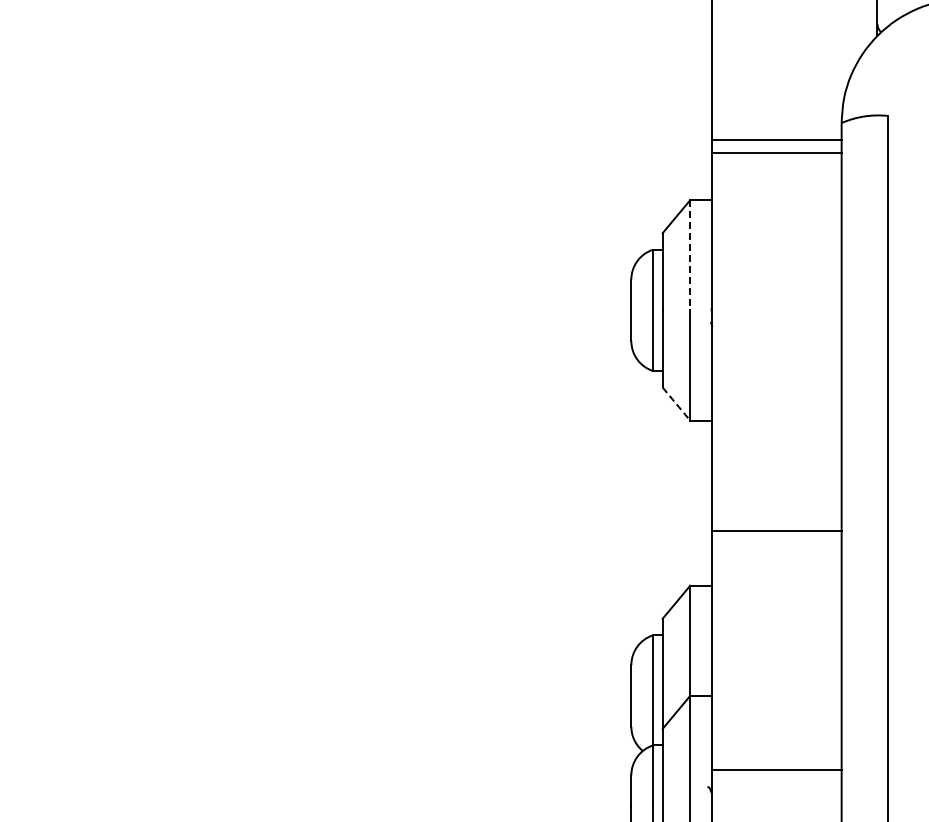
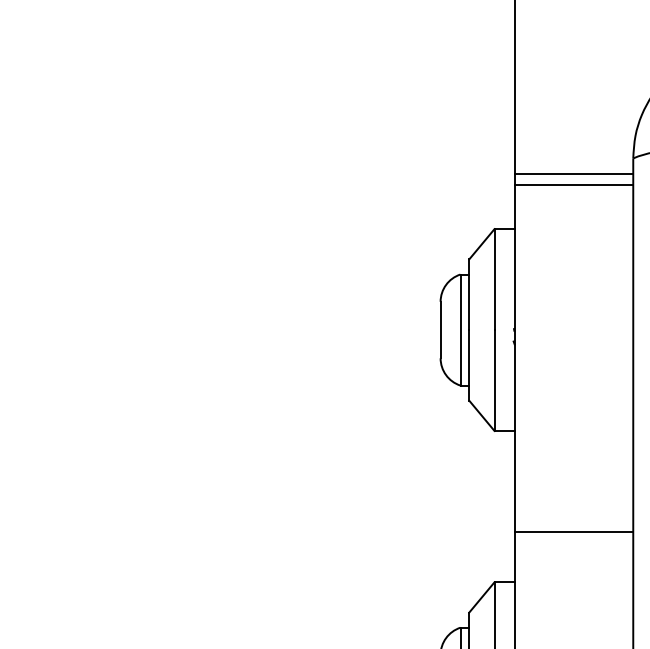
line: (690, 255) -> (494, 279), dashed -> solid
line: (676, 404) -> (481, 416), dashed -> solid

